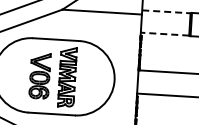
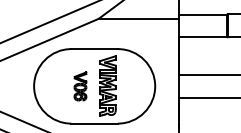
line: (167, 11) -> (203, 14), dashed -> solid
line: (164, 33) -> (202, 36), dashed -> solid
part: (39, 76) -> (80, 86), size x0.62

